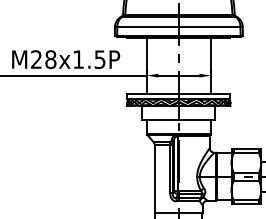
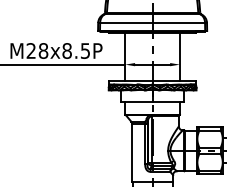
text: (77, 59) -> (66, 50), M28x1.5P -> M28x8.5P

